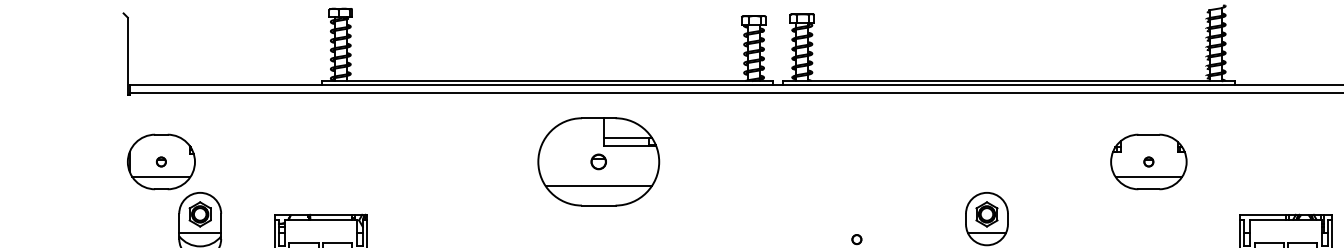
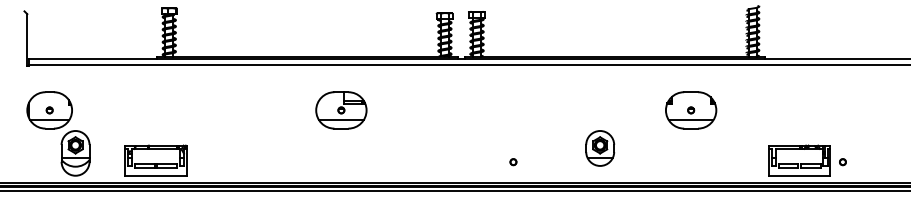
part: (599, 162) -> (341, 110), size x0.62
part: (1149, 162) -> (691, 110), moved

